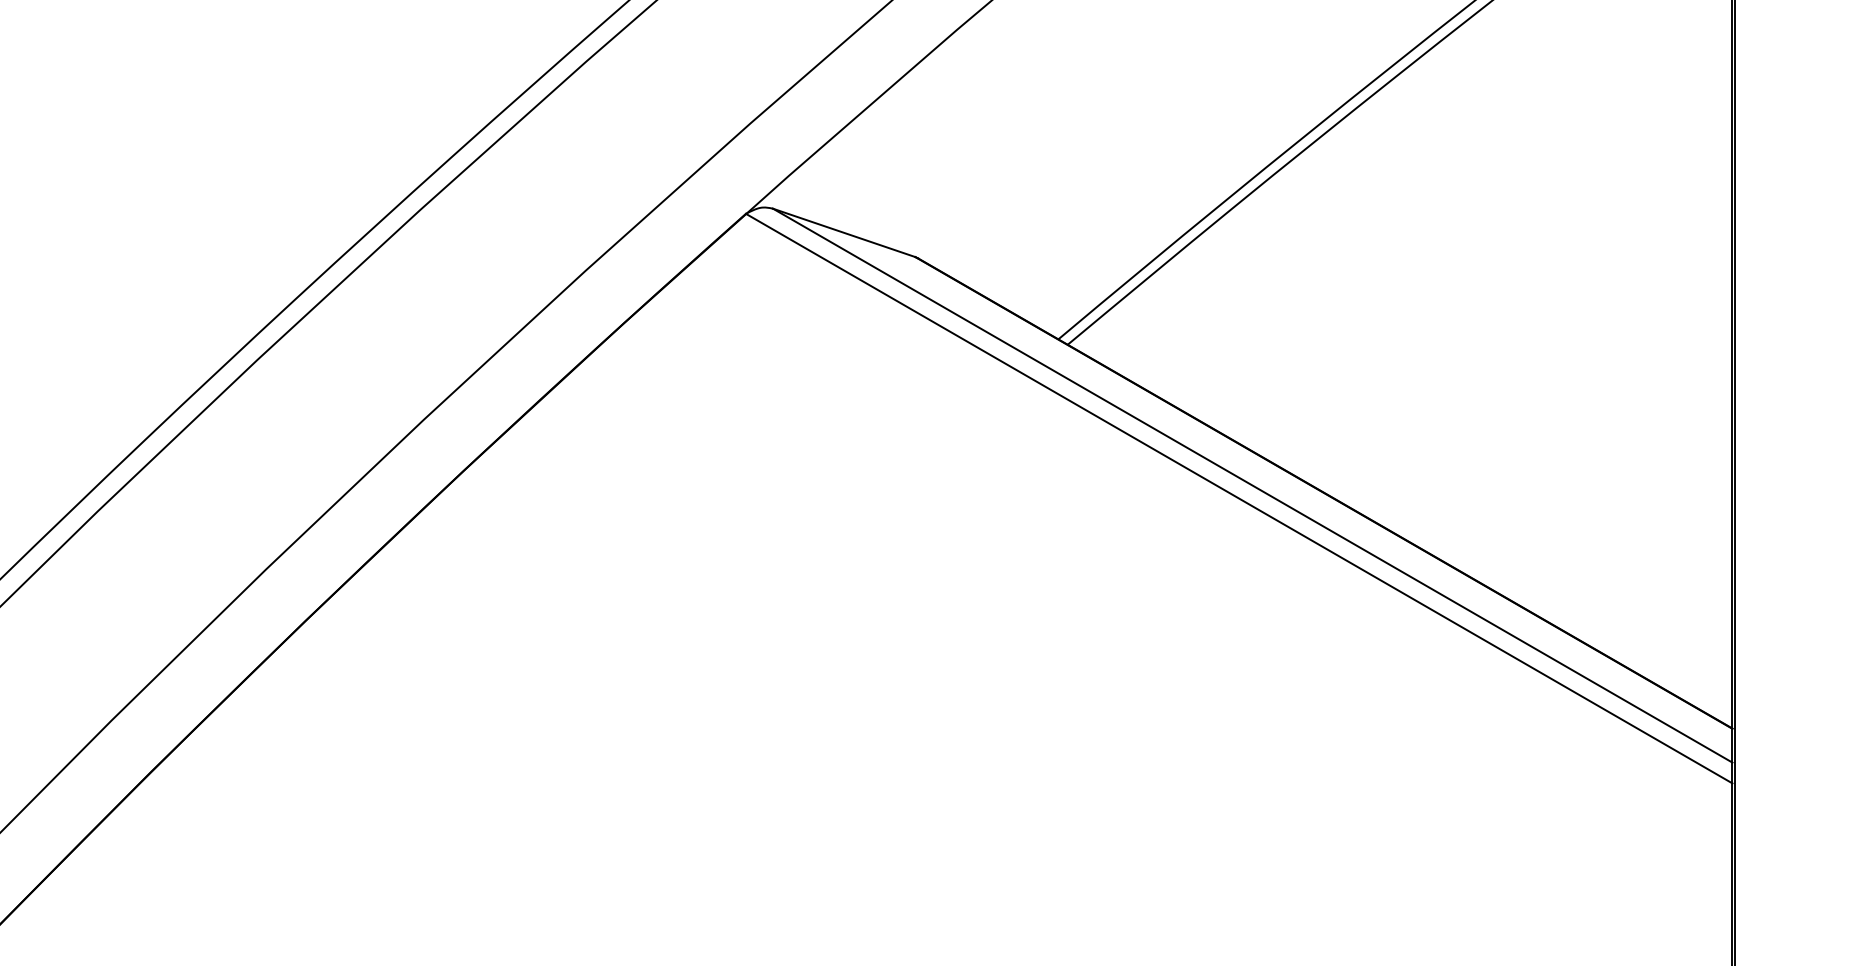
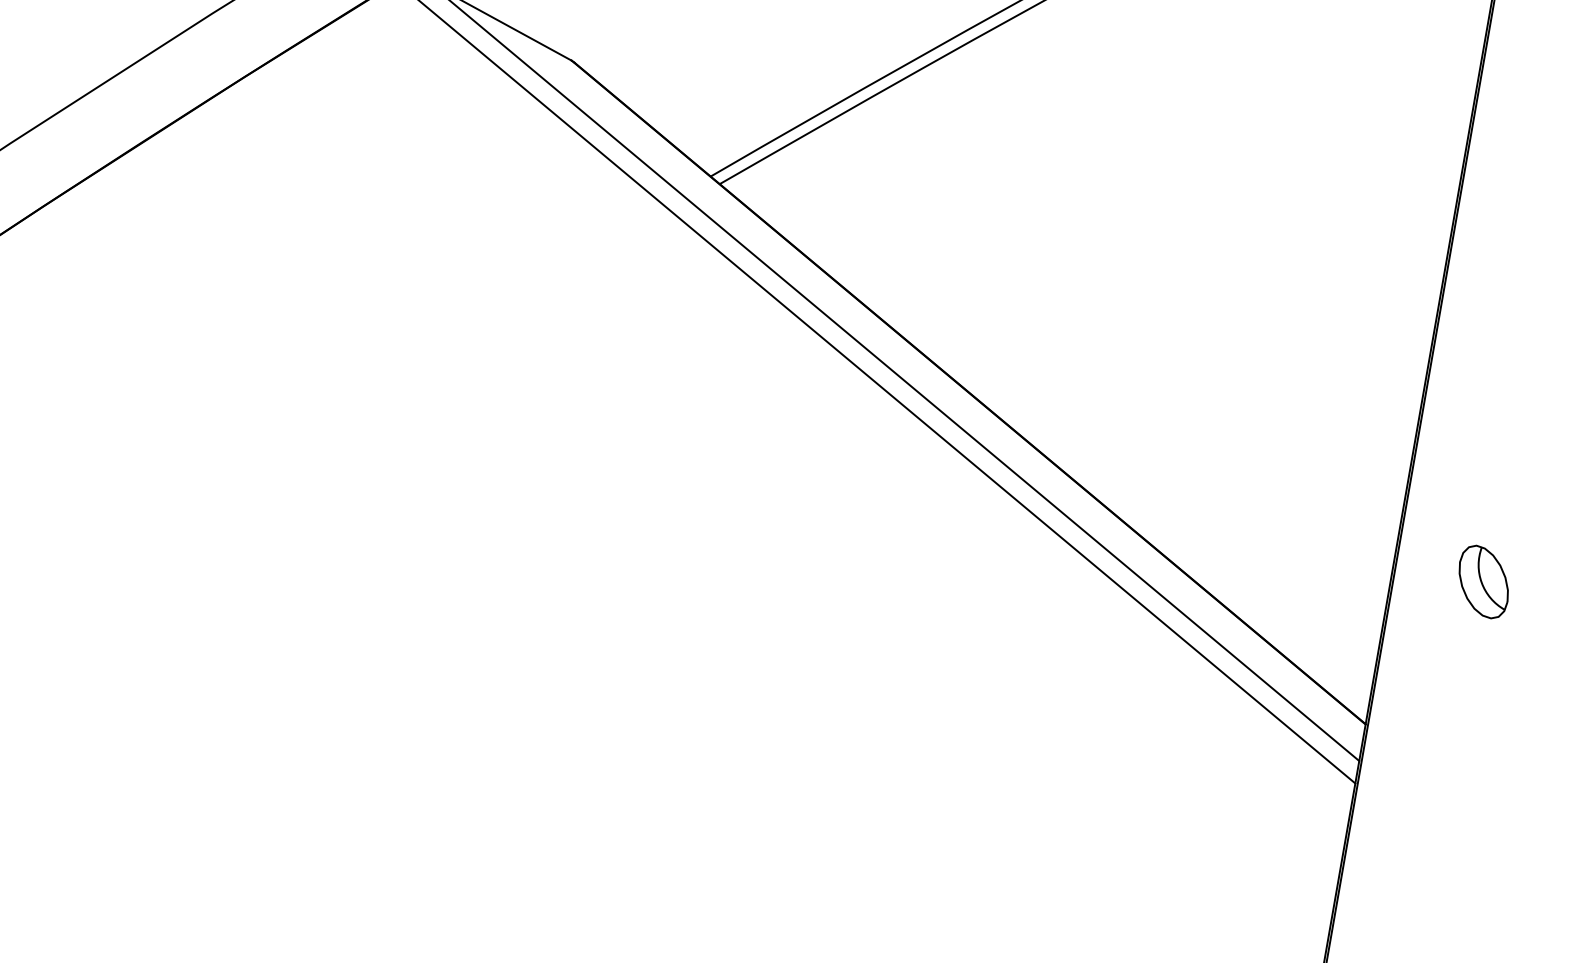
part: (1815, 582) -> (1482, 582), added

